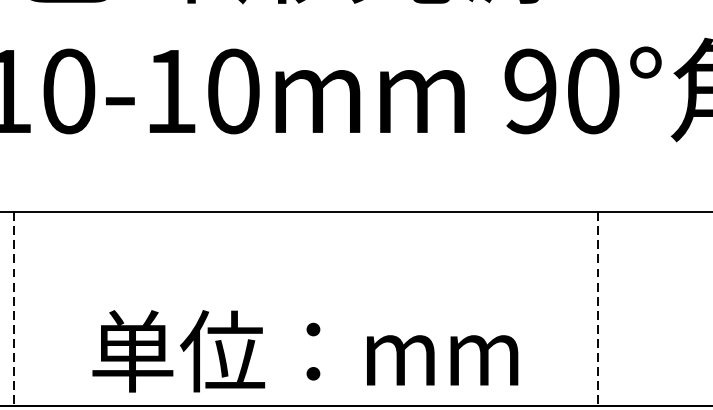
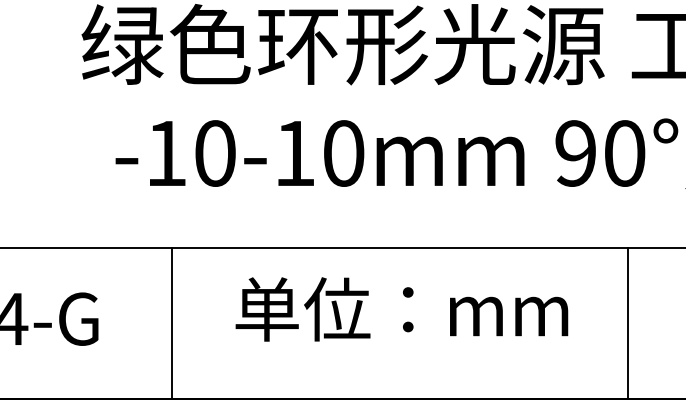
line: (14, 309) -> (172, 323), dashed -> solid
line: (598, 309) -> (628, 323), dashed -> solid
text: (304, 351) -> (401, 309), moved

